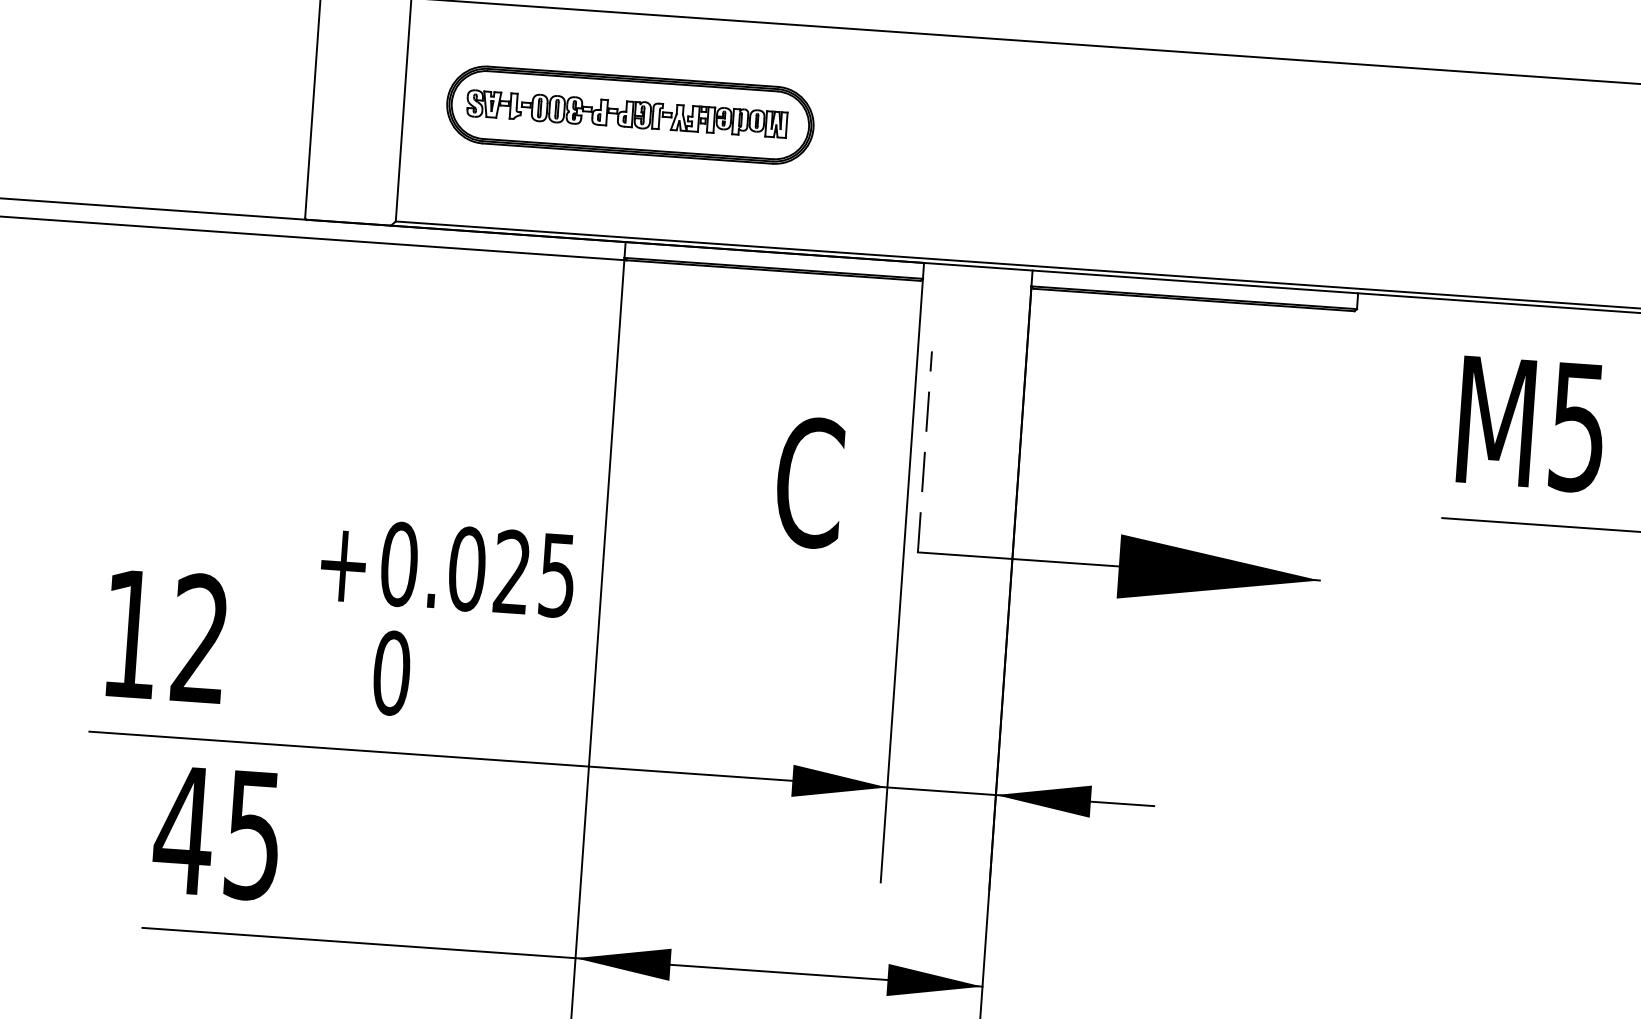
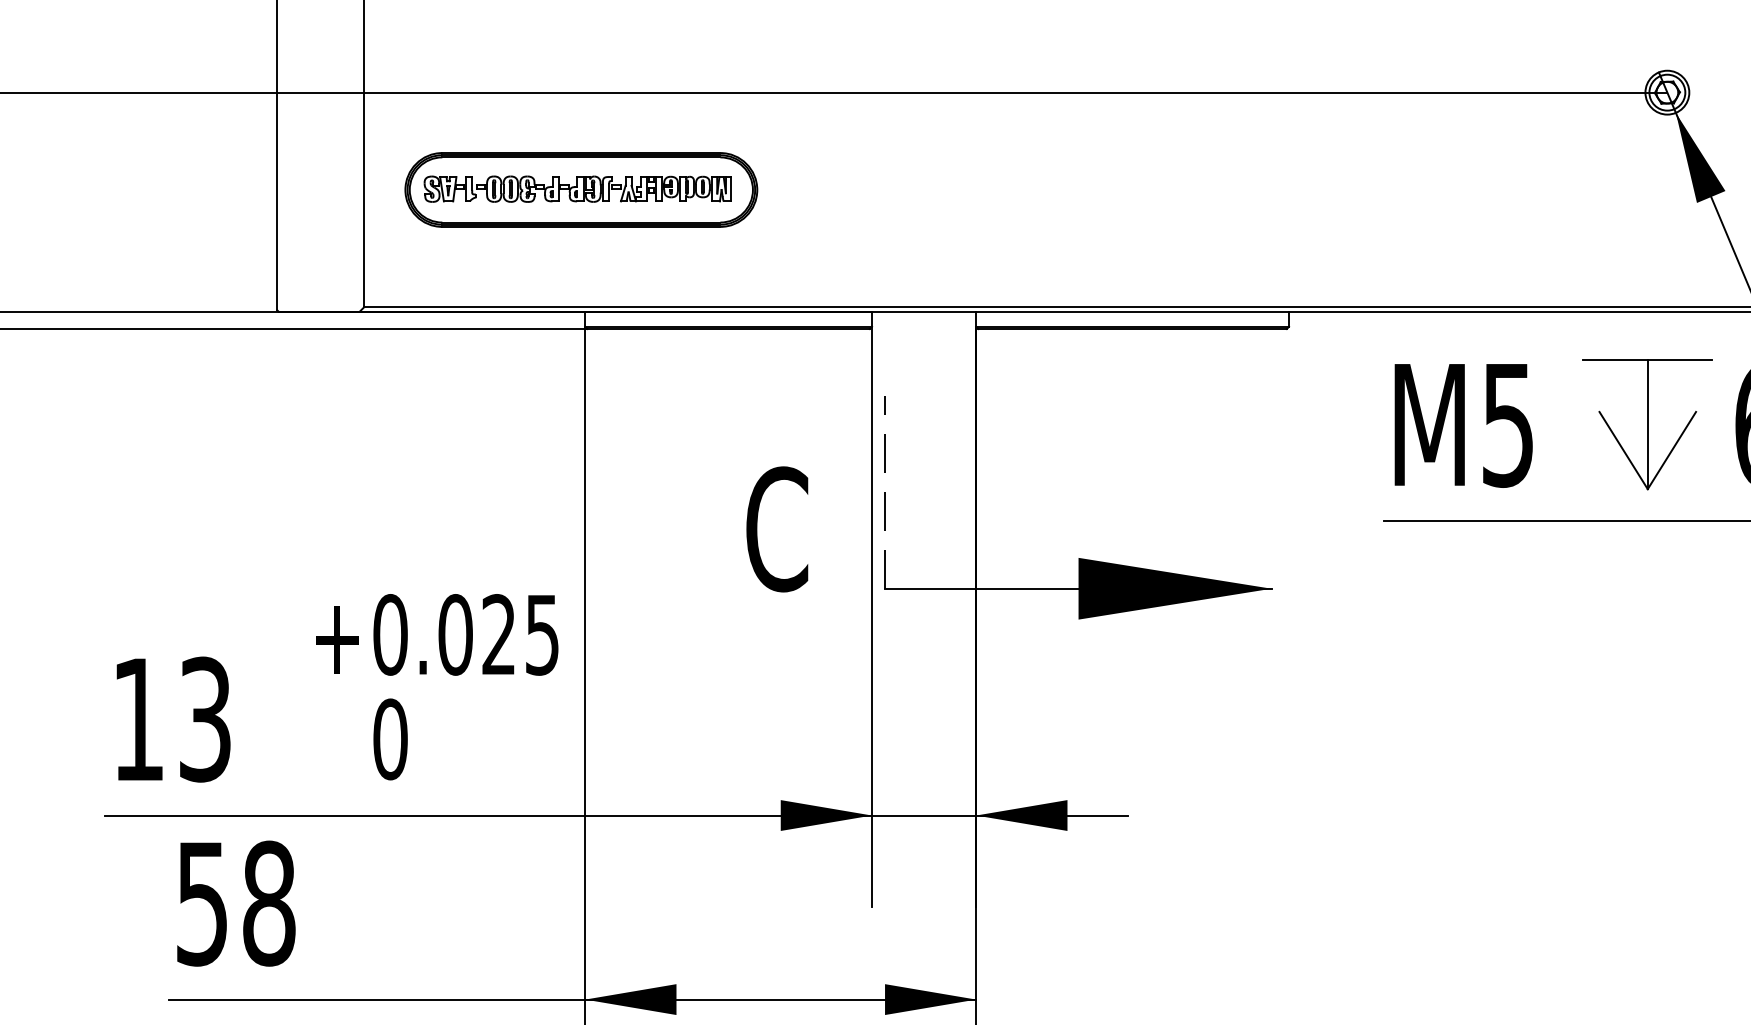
text: (199, 638) -> (204, 719), 12 -> 13
text: (217, 832) -> (234, 903), 45 -> 58

